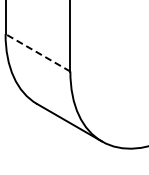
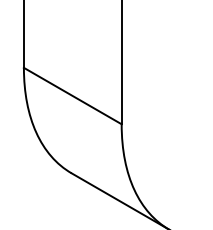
line: (37, 52) -> (72, 95), dashed -> solid

